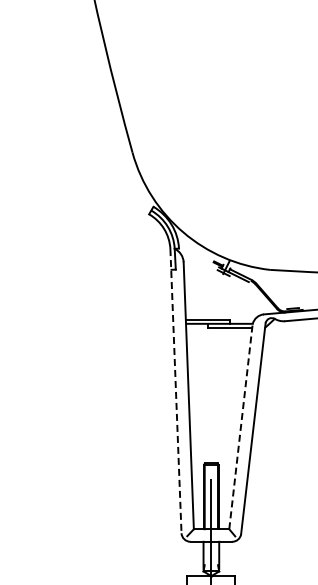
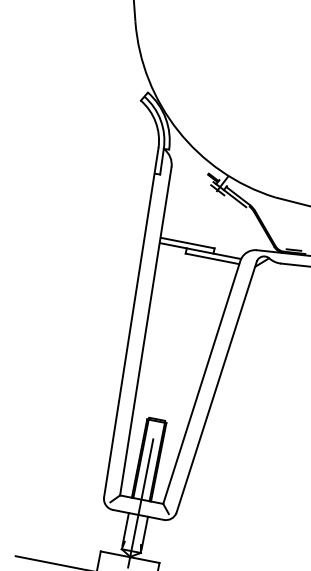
line: (175, 391) -> (130, 323), dashed -> solid
line: (240, 427) -> (201, 382), dashed -> solid

